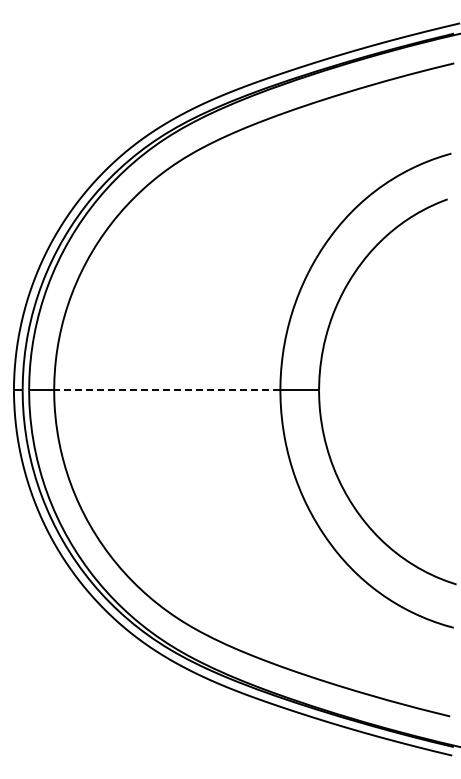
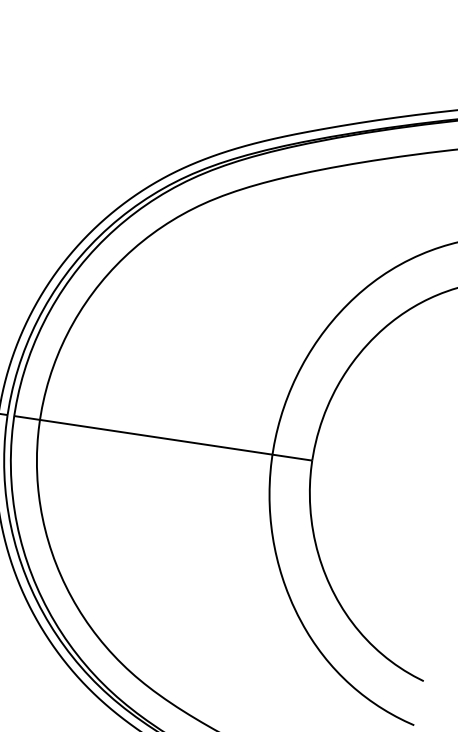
line: (167, 390) -> (156, 437), dashed -> solid

